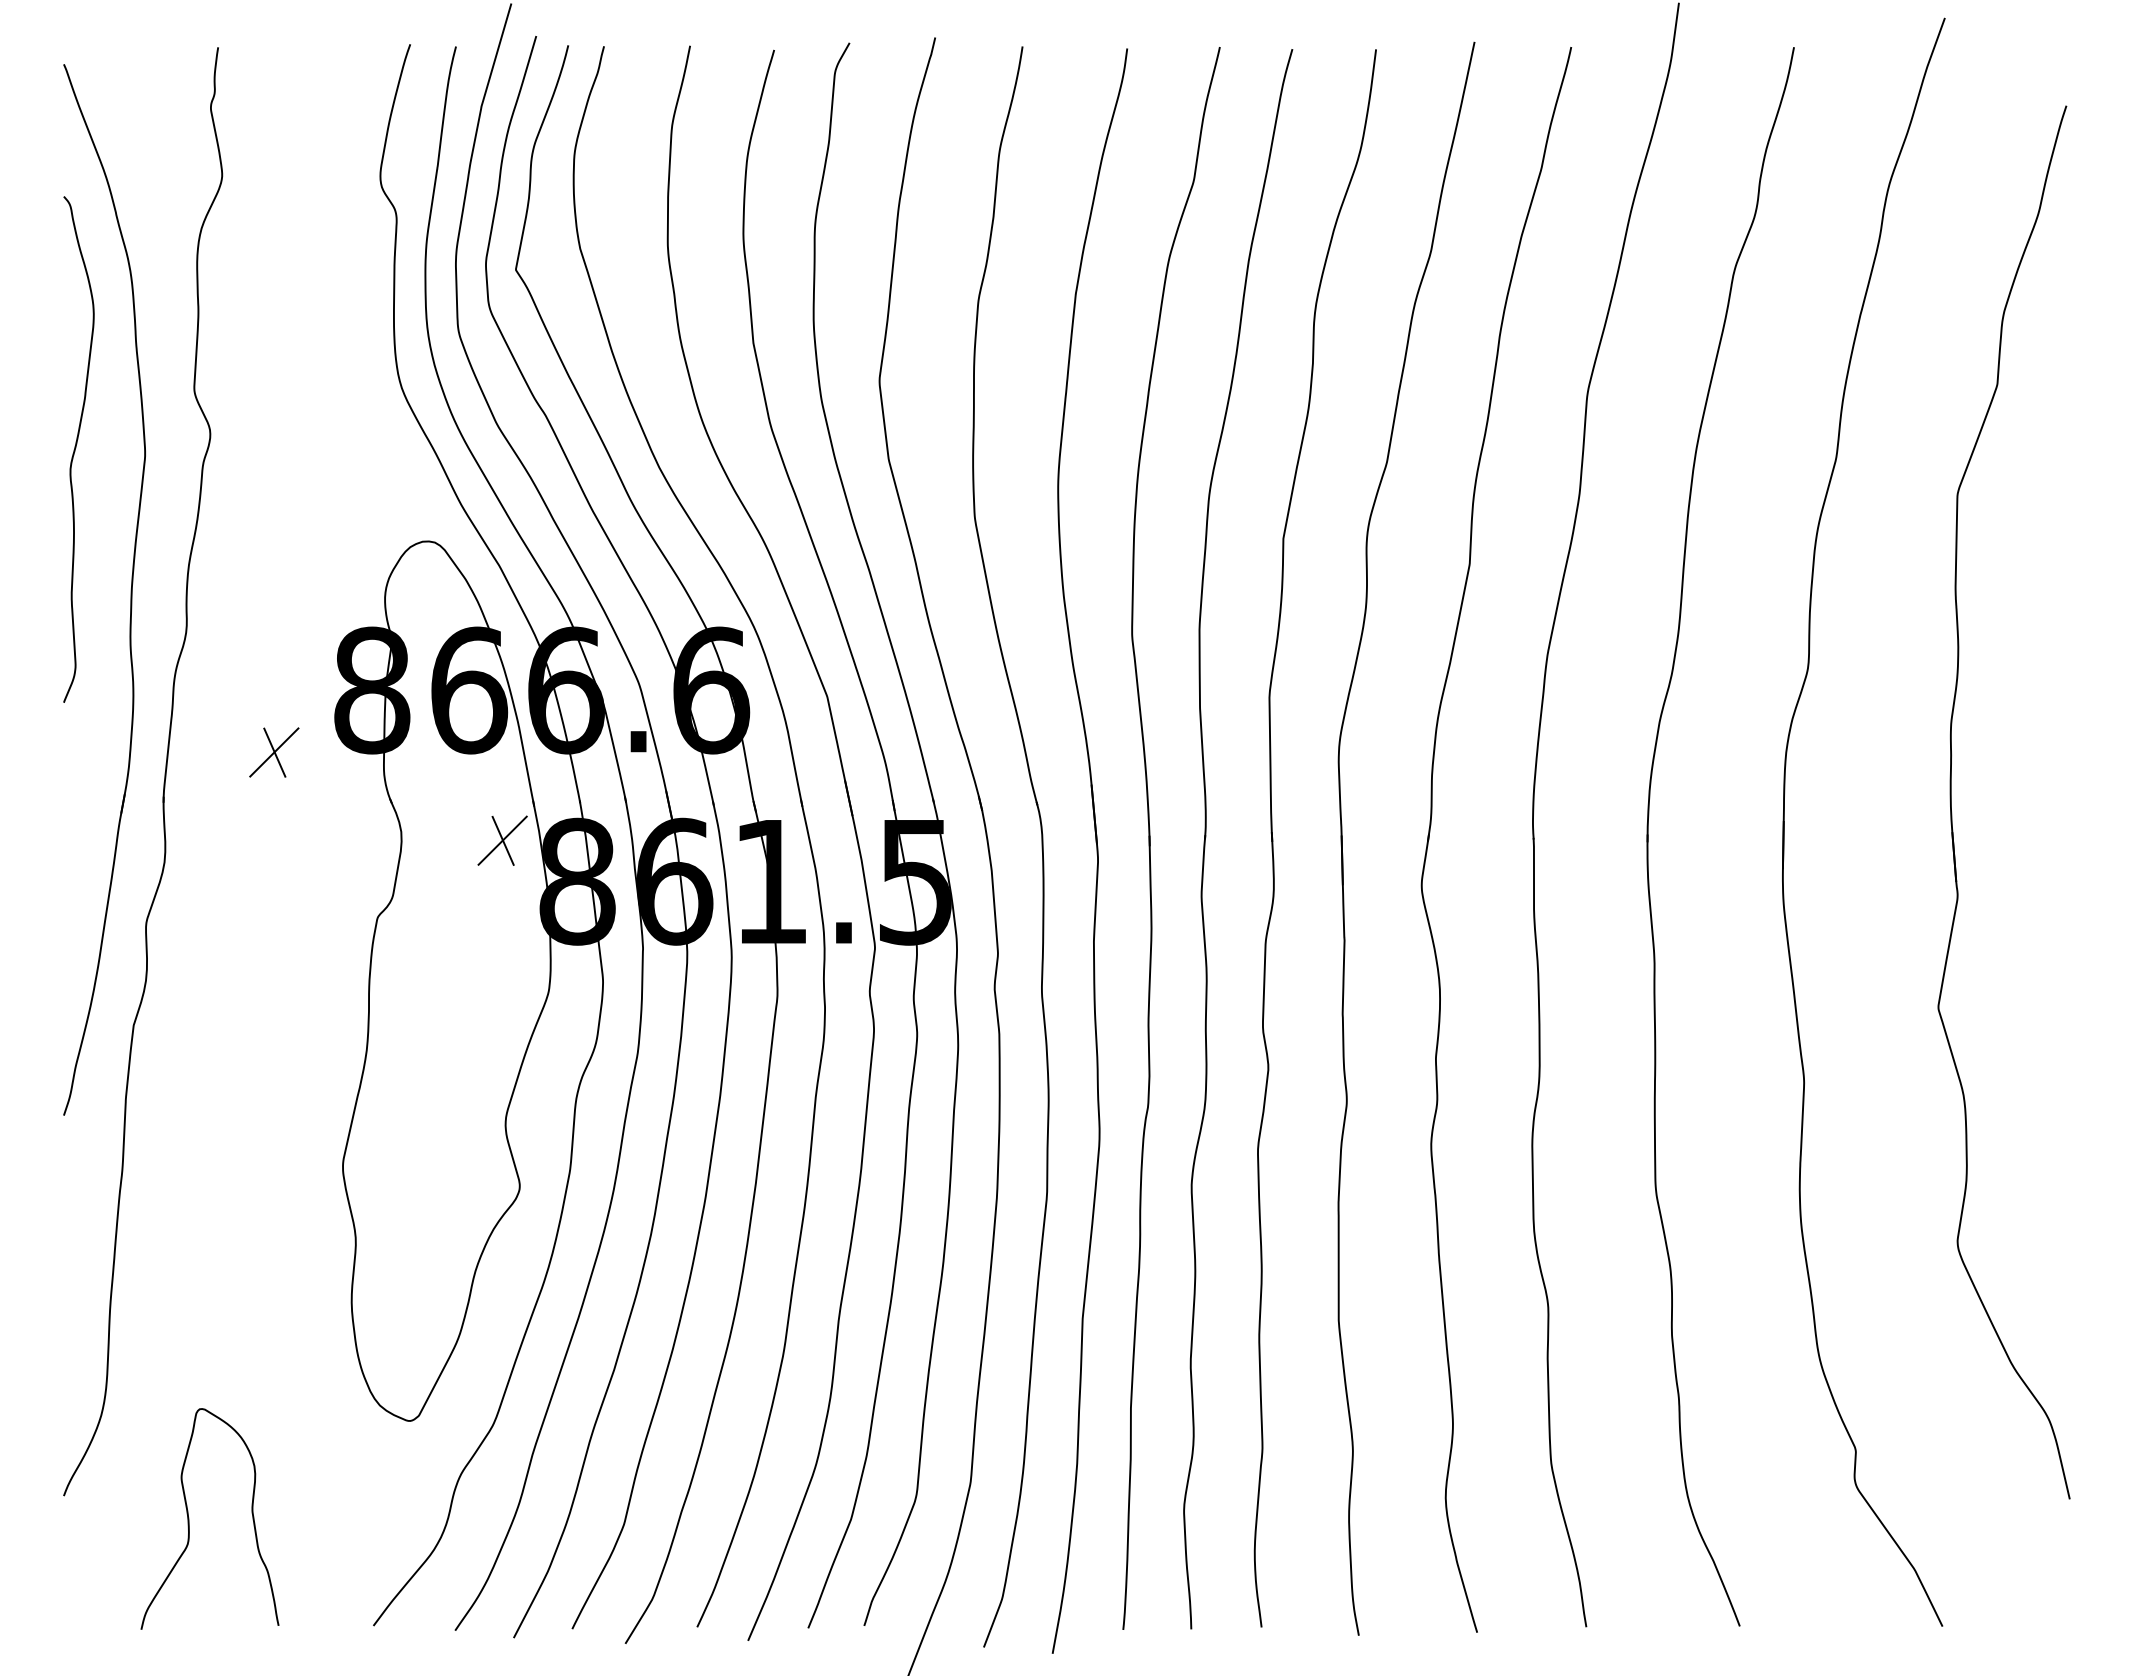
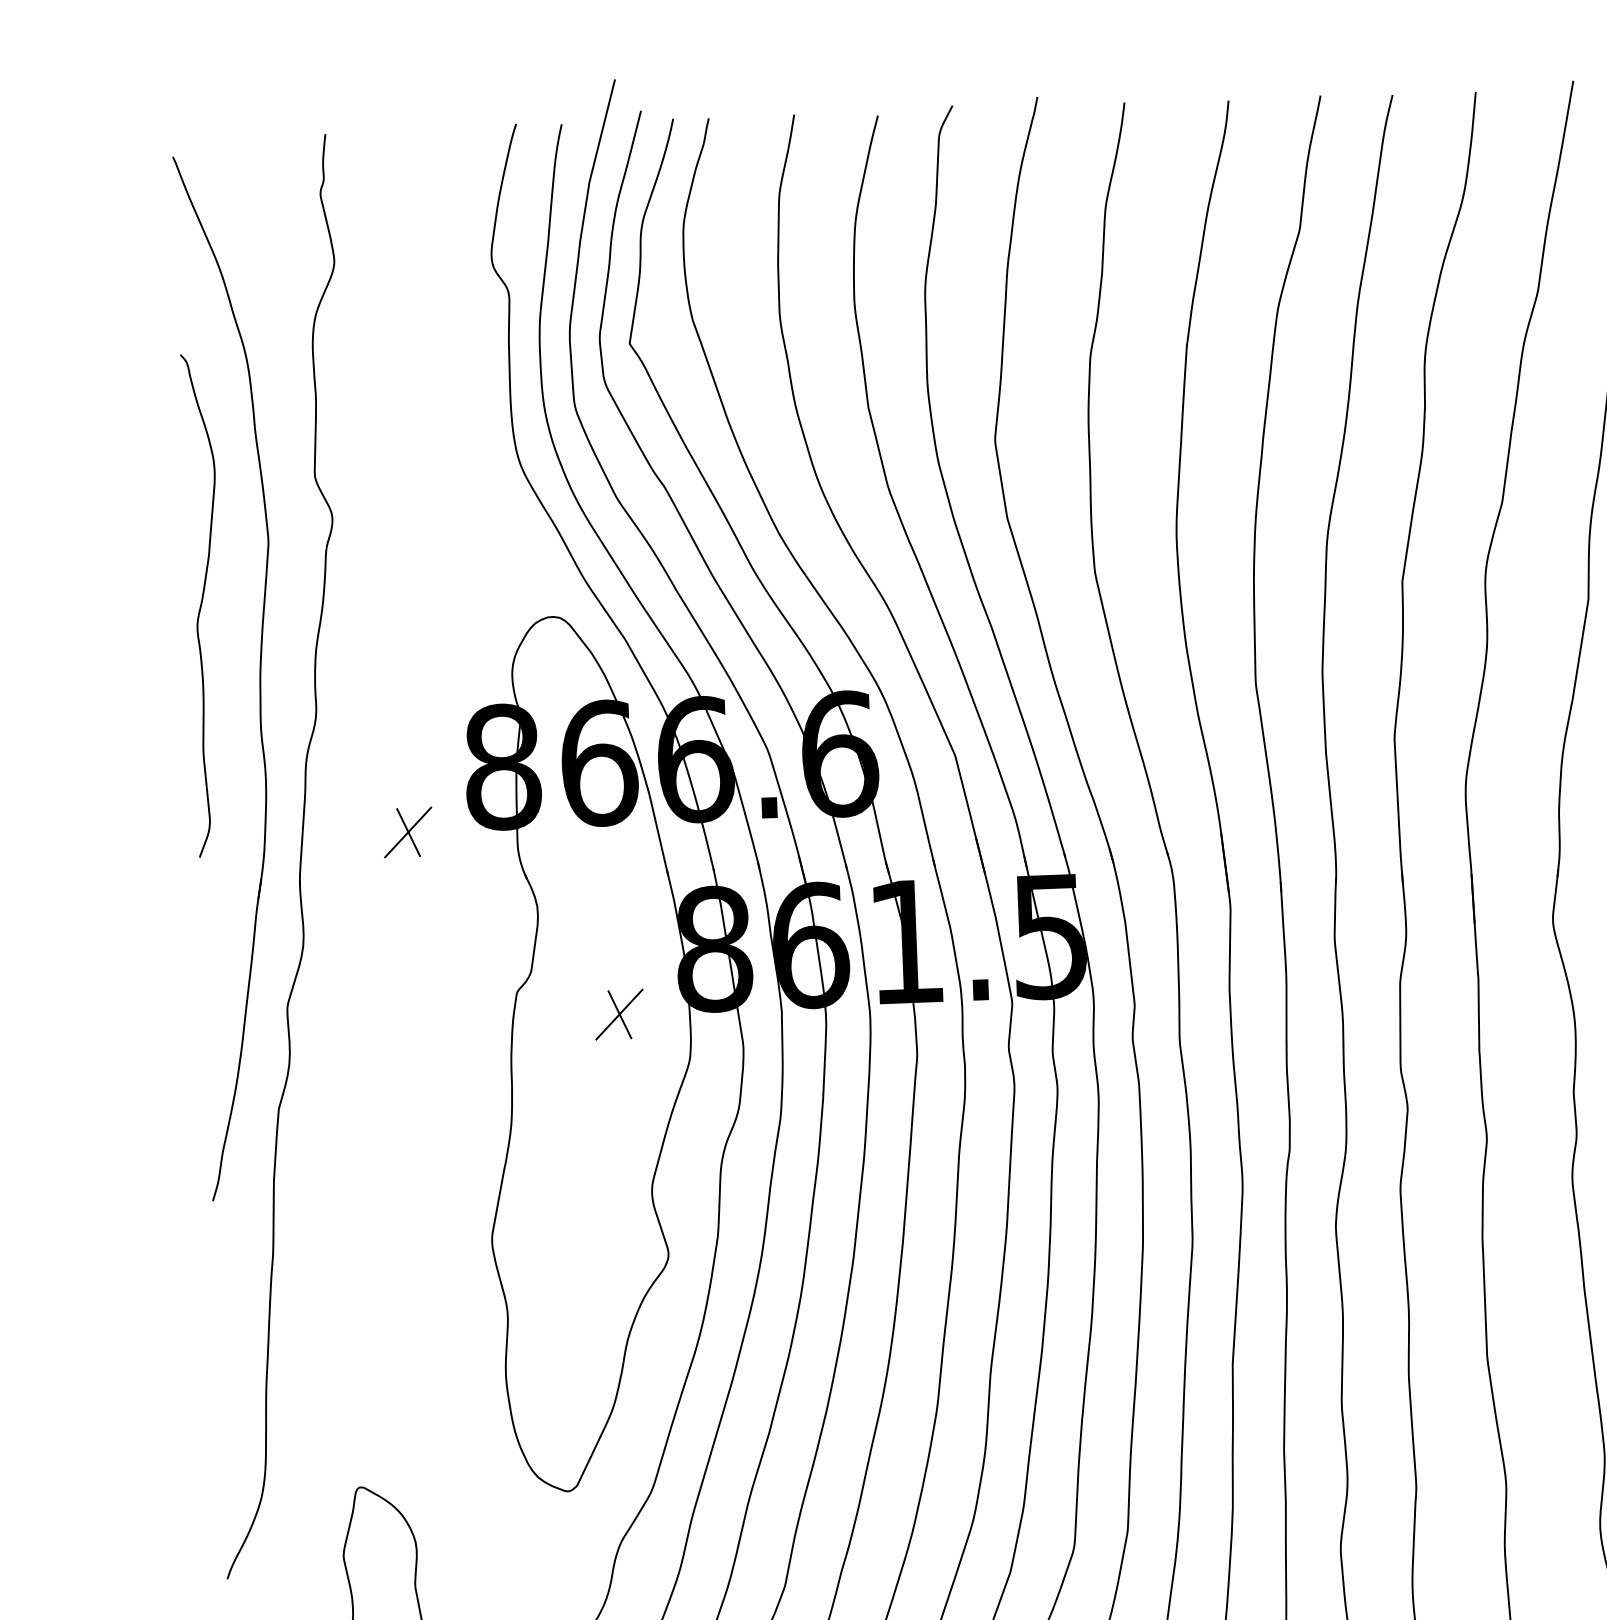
curve: (76, 448) -> (202, 604), moved
part: (502, 840) -> (619, 1014), moved

